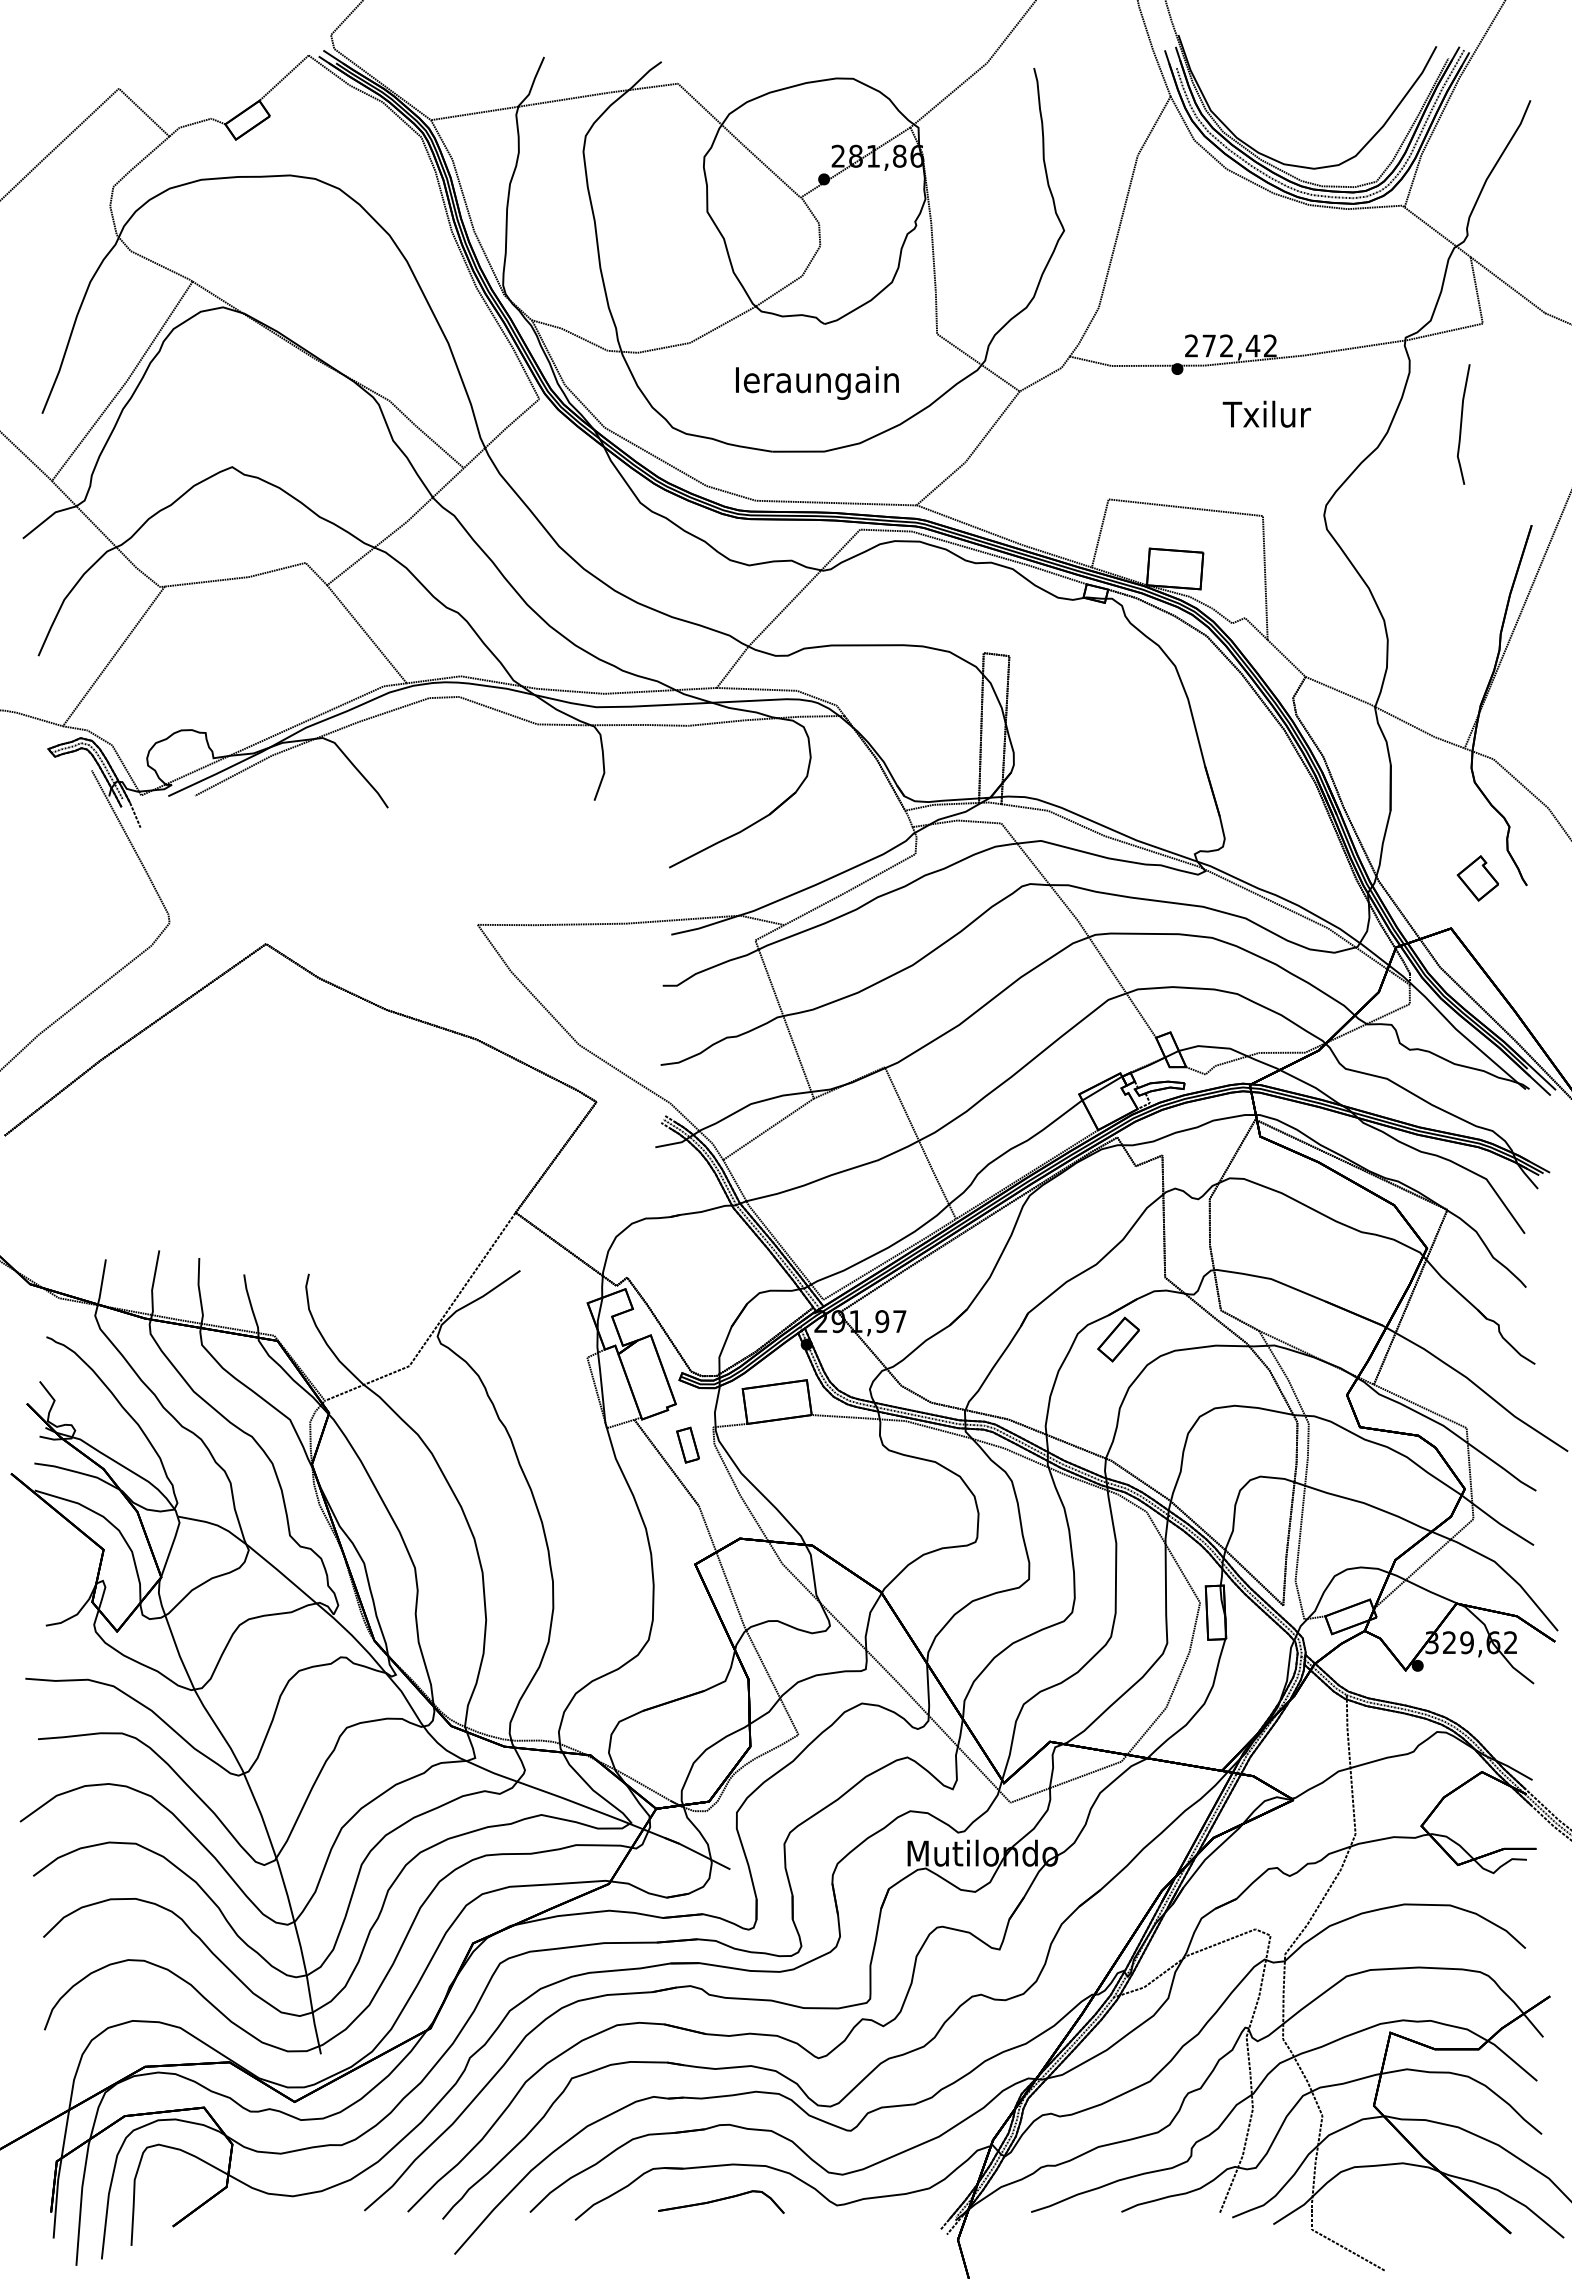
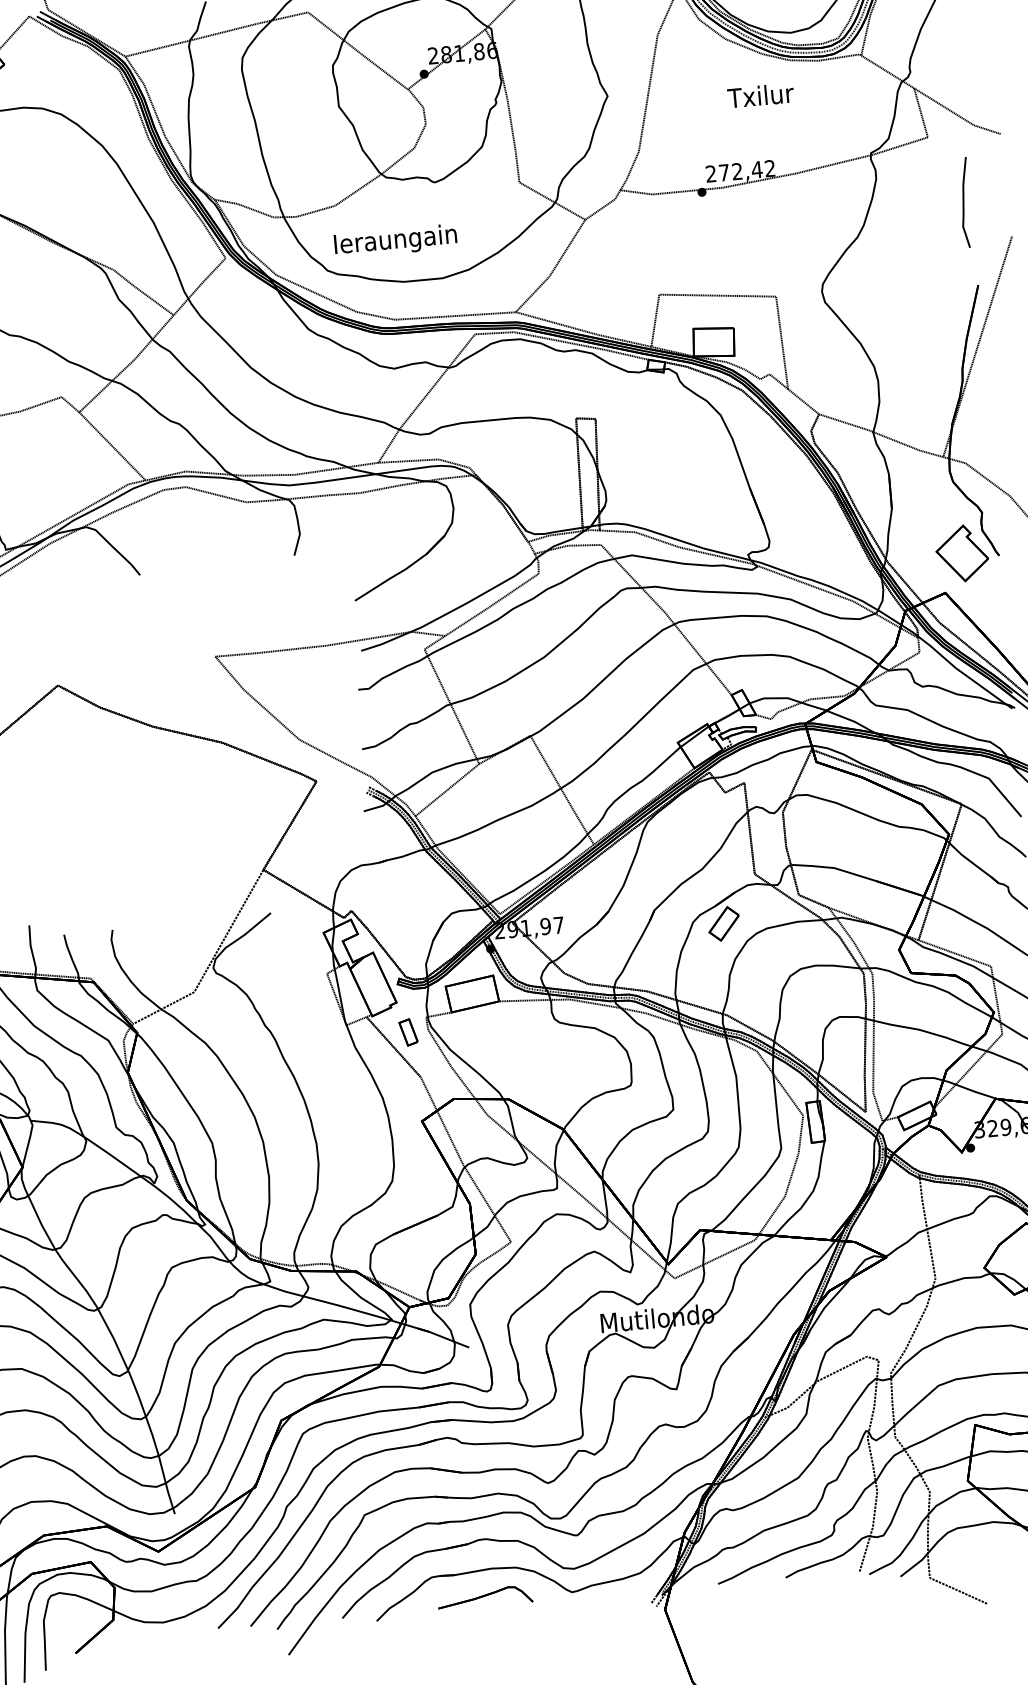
text: (817, 382) -> (395, 240), moved
text: (1266, 413) -> (760, 95), moved
curve: (1462, 423) -> (964, 201), moved
part: (1477, 878) -> (961, 553), size x1.67

